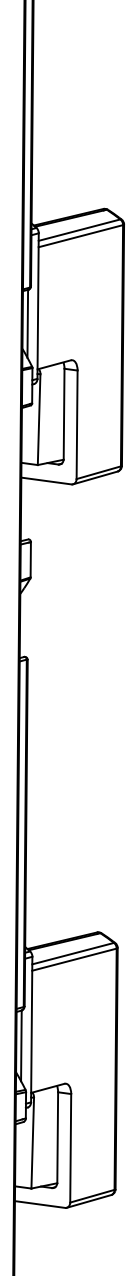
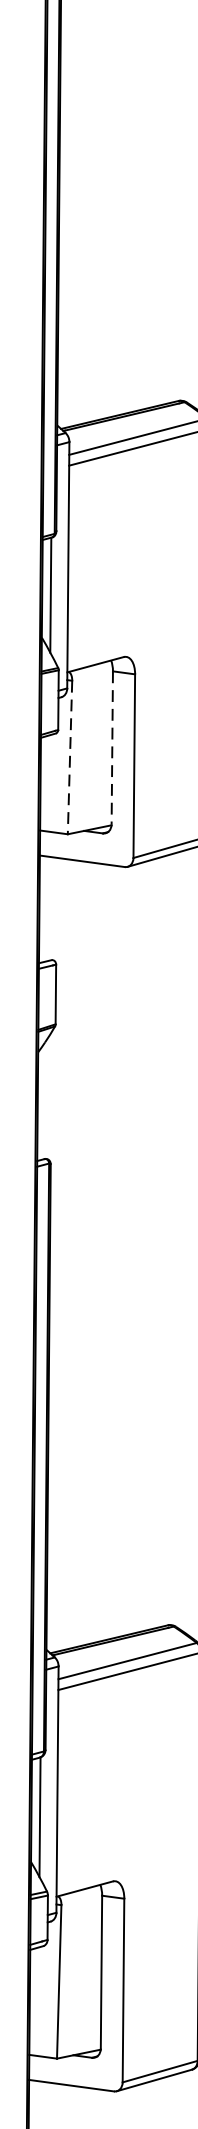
line: (64, 414) -> (112, 748), solid -> dashed
line: (39, 420) -> (70, 758), solid -> dashed

